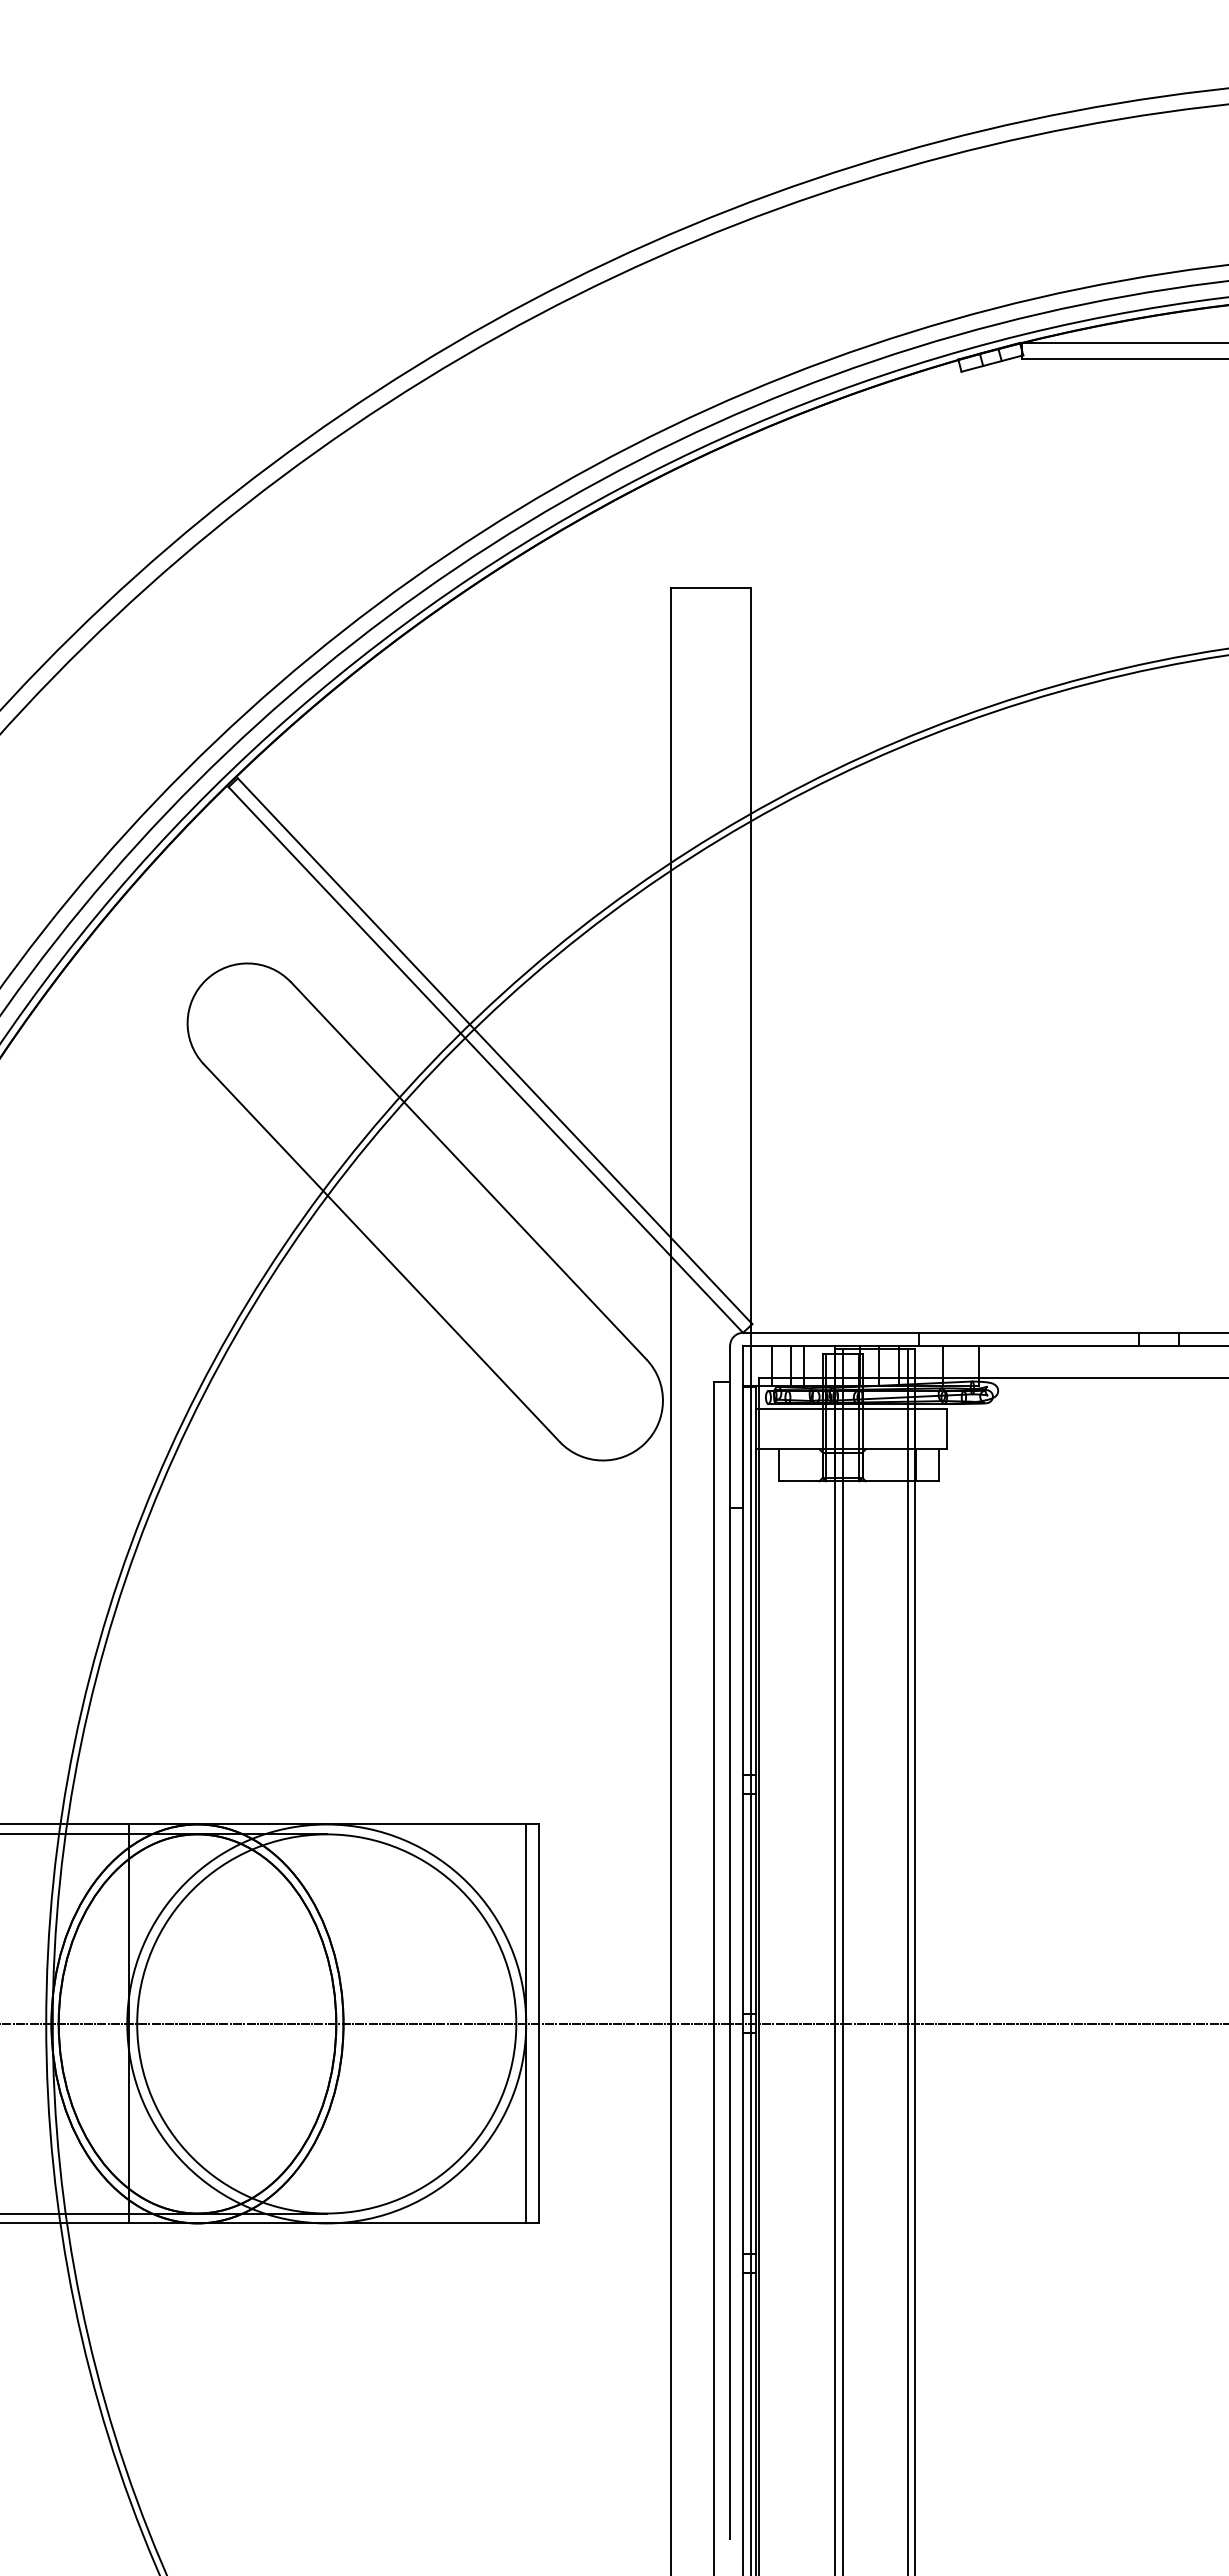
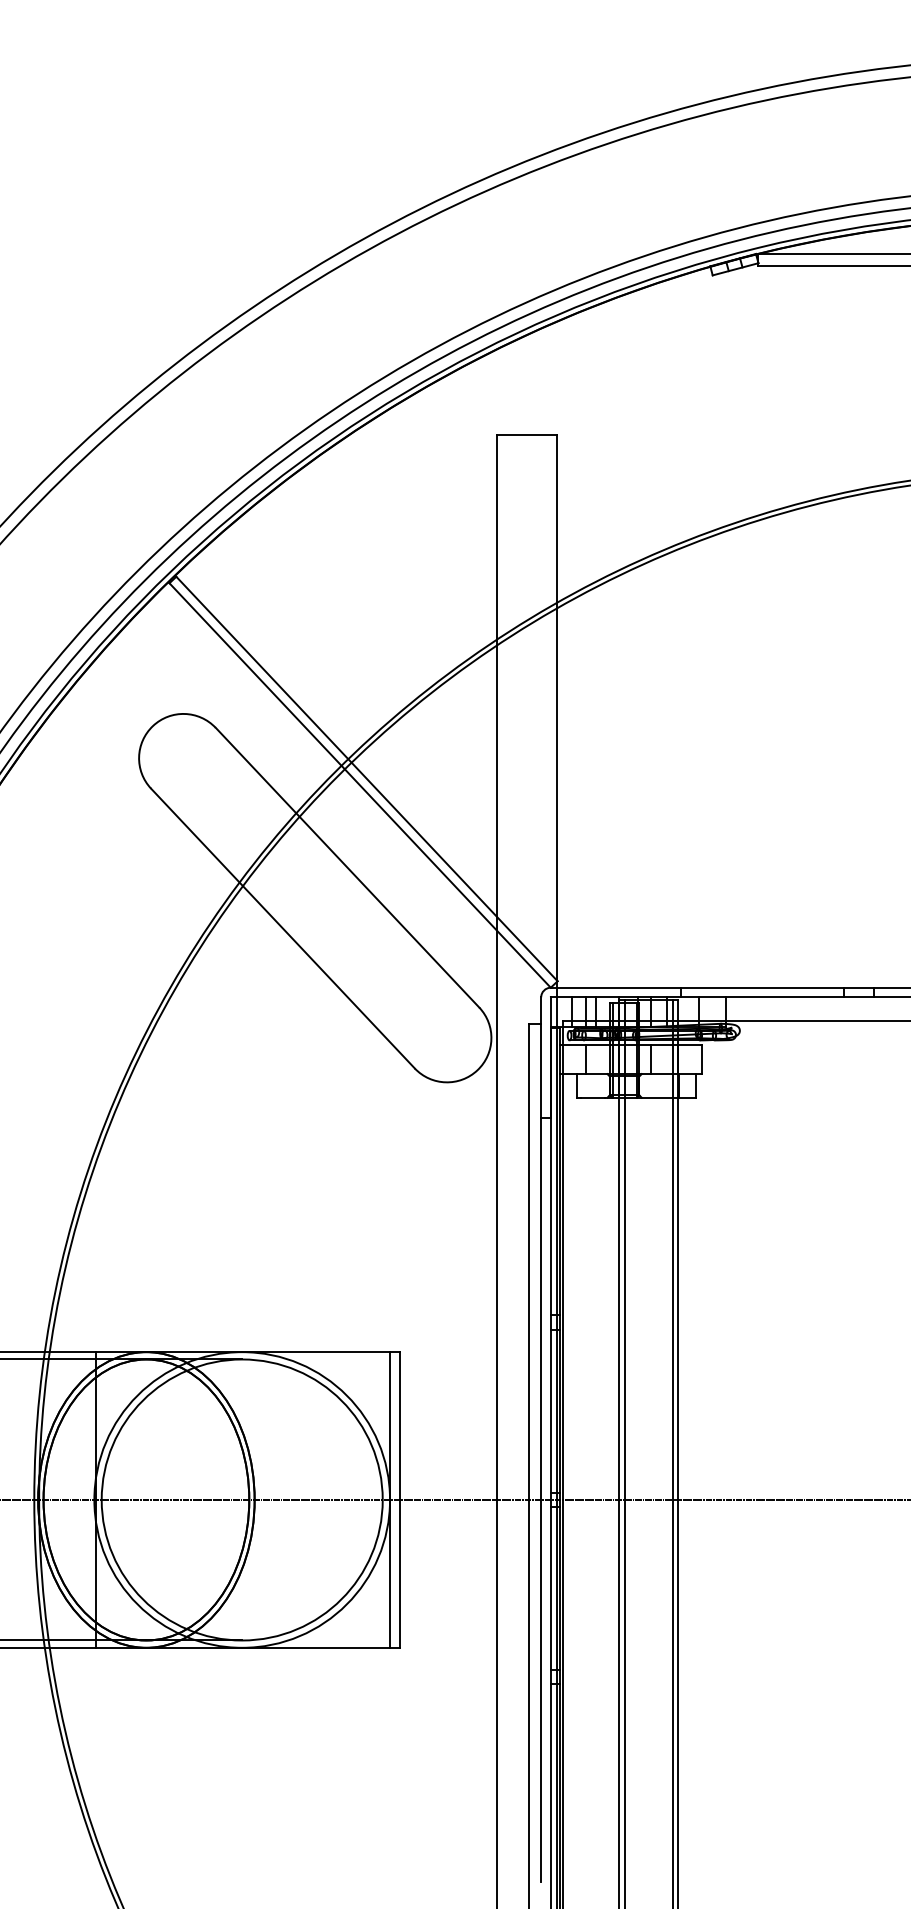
line: (790, 1429) -> (585, 1059), added
line: (878, 1429) -> (651, 1059), added

